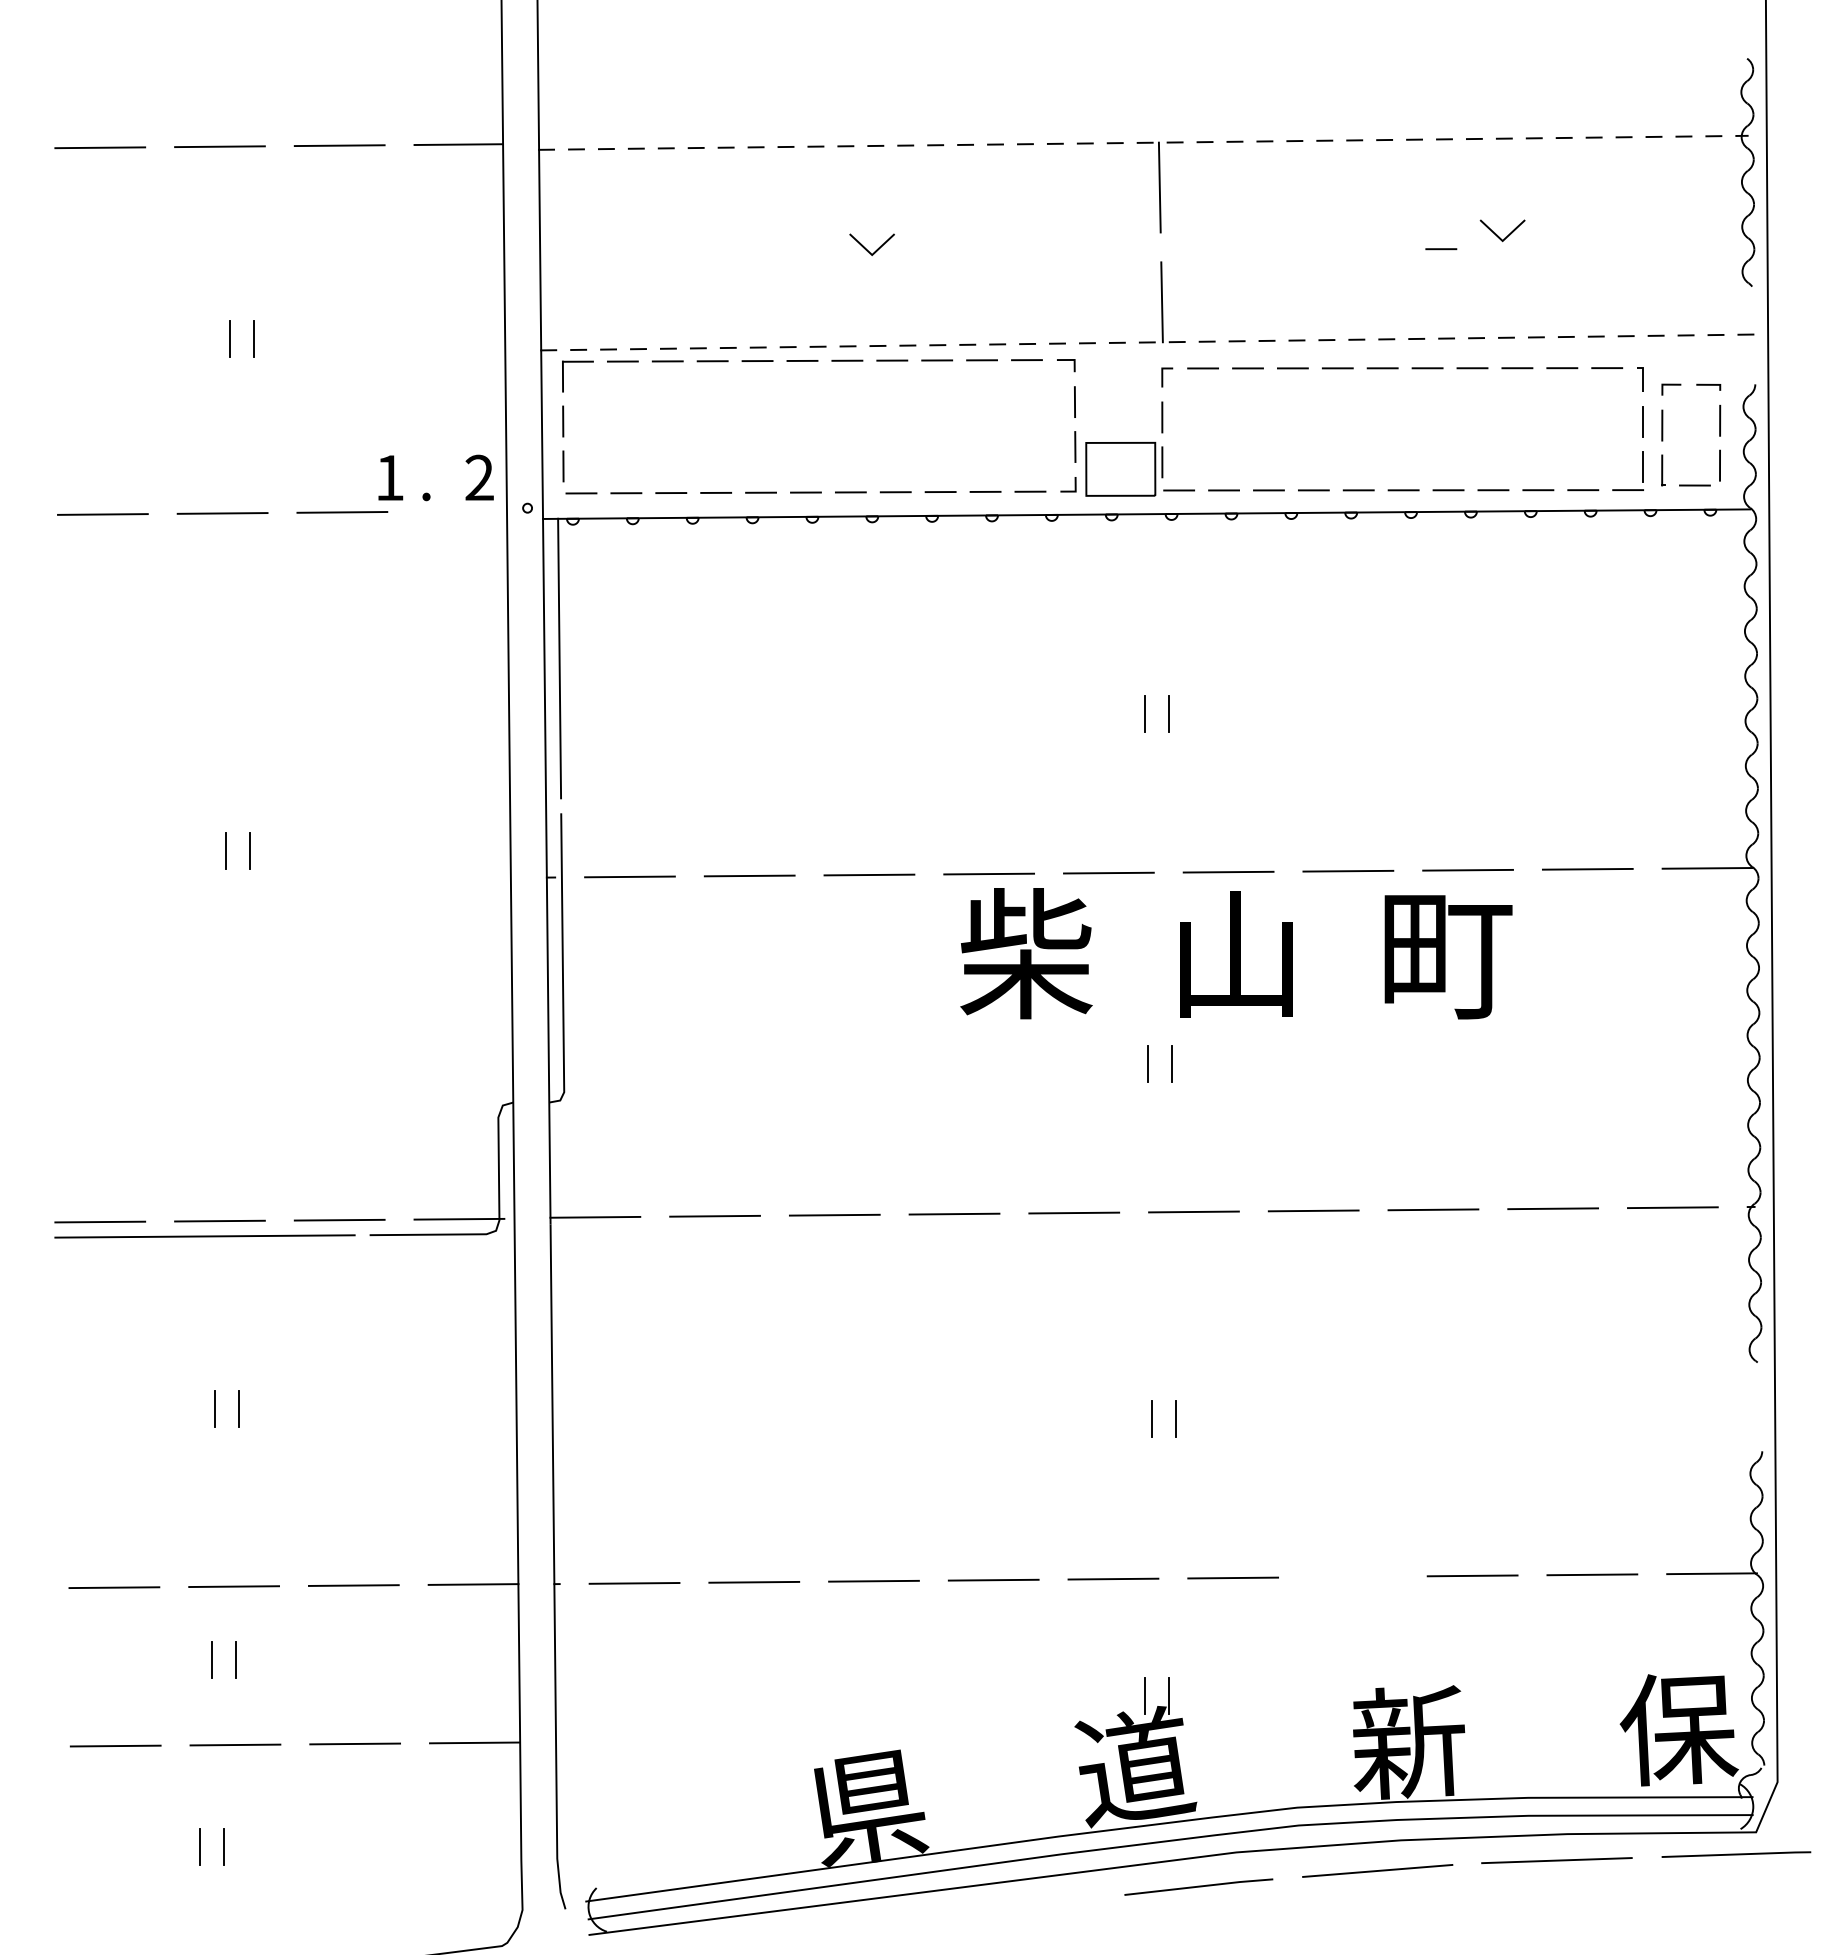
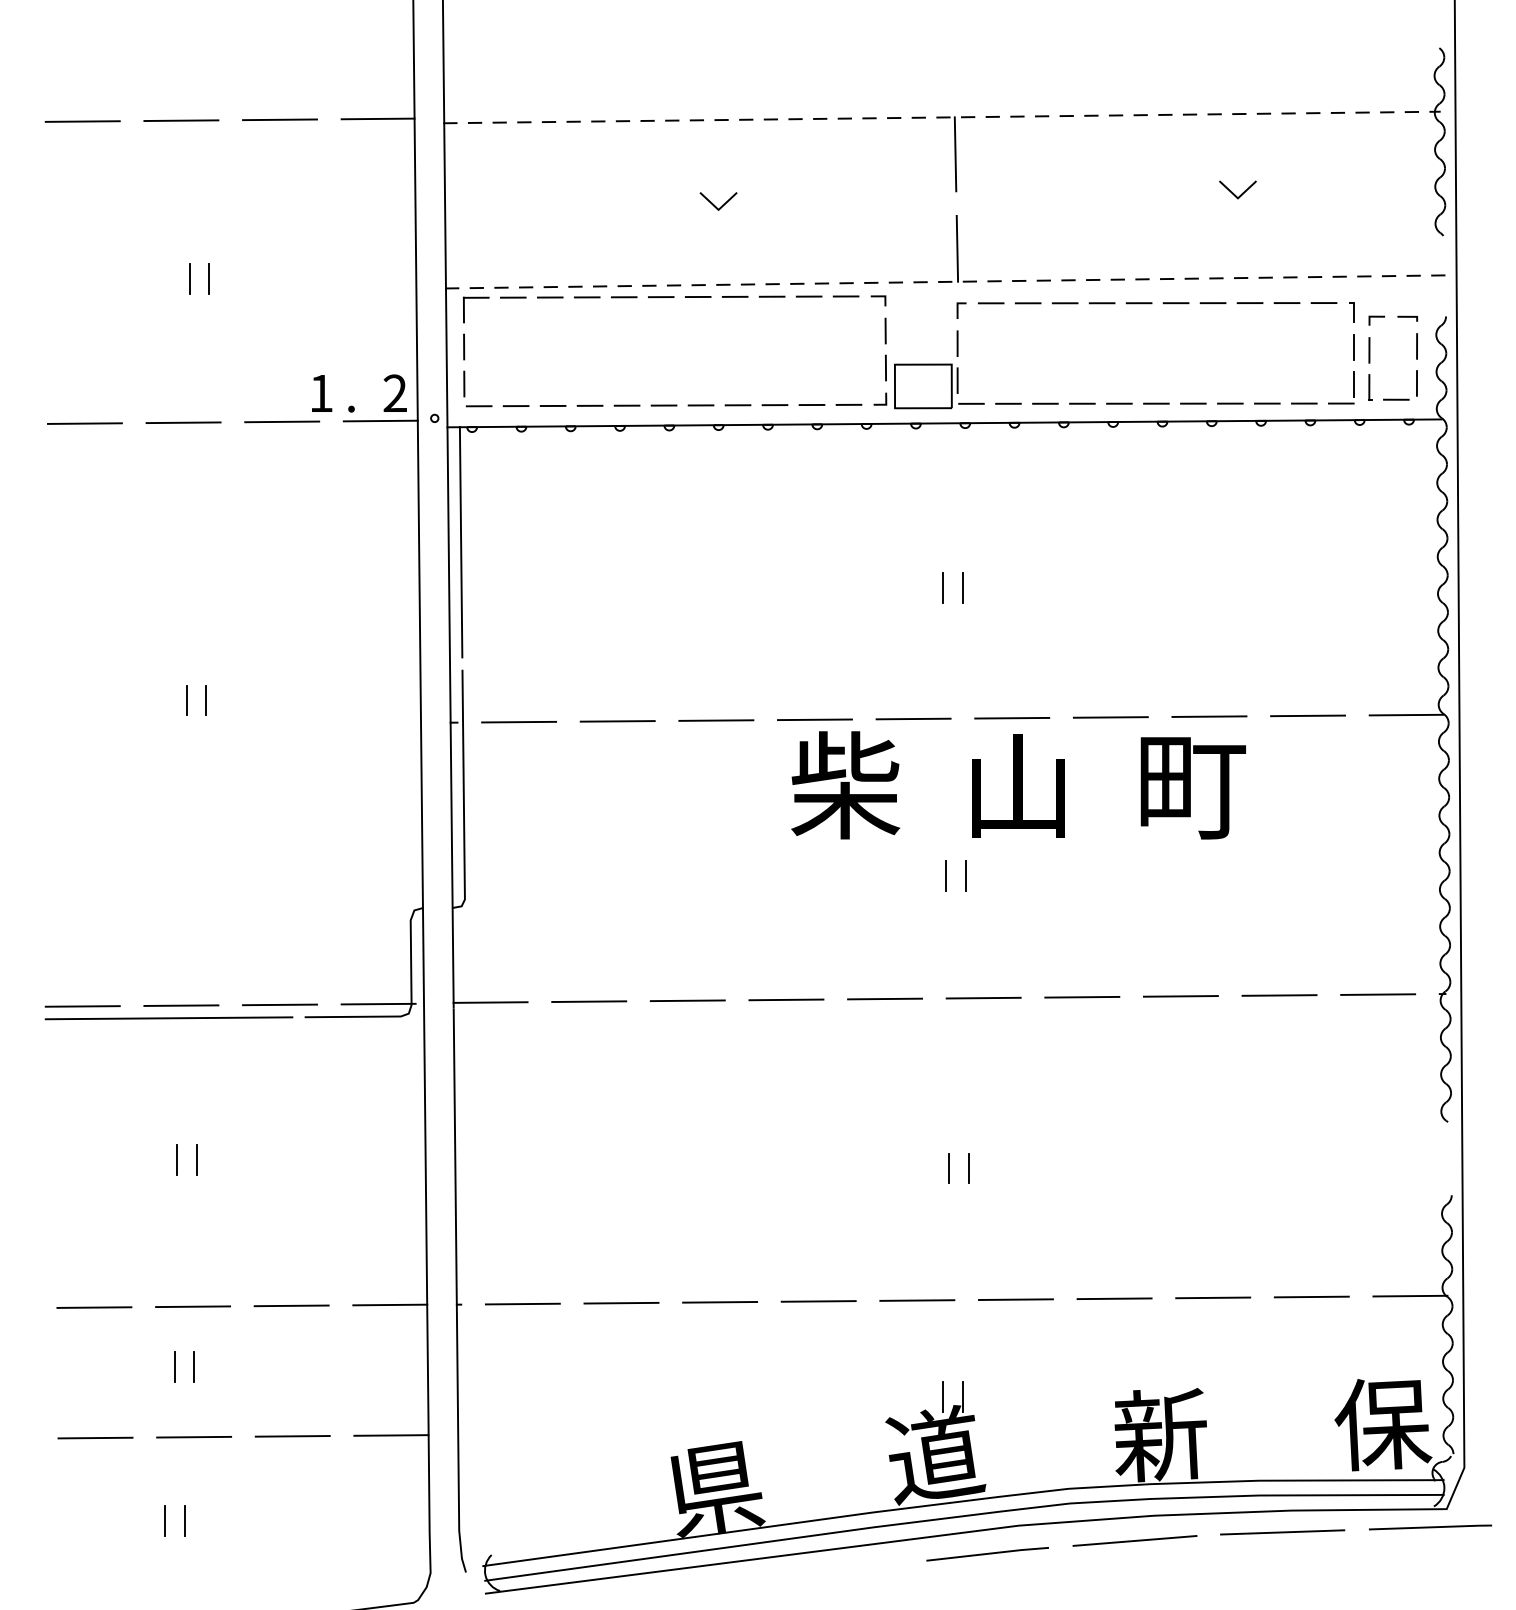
line: (1441, 249) -> (1187, 205), removed
line: (461, 510) -> (380, 420), added
line: (1352, 1576) -> (1114, 1298), added

